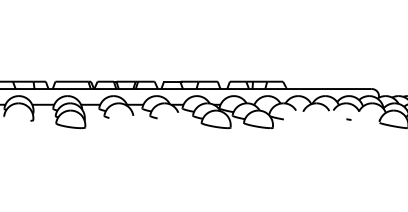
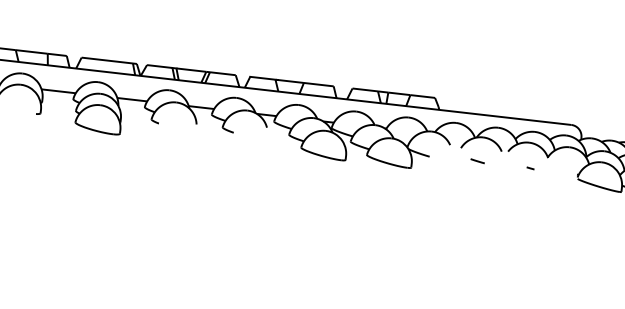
curve: (314, 118) -> (477, 160), added

